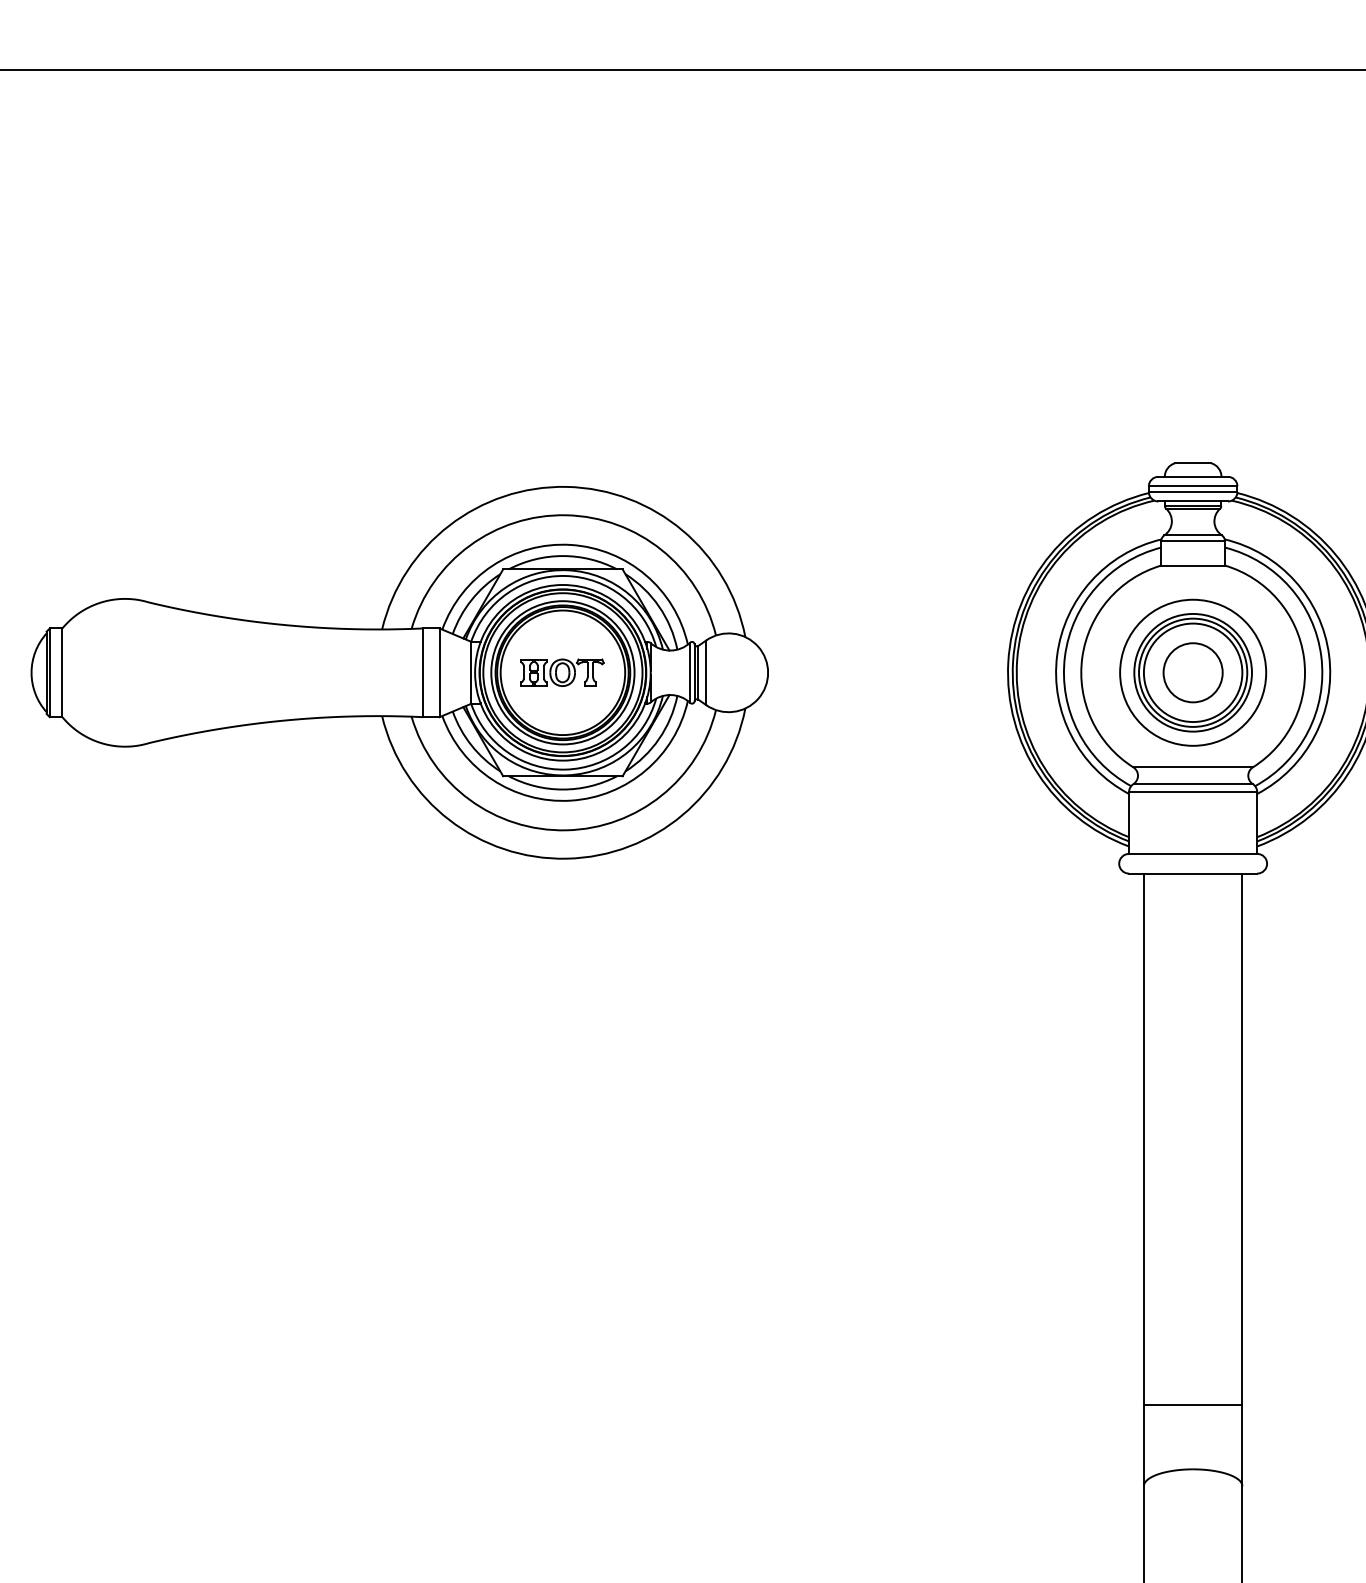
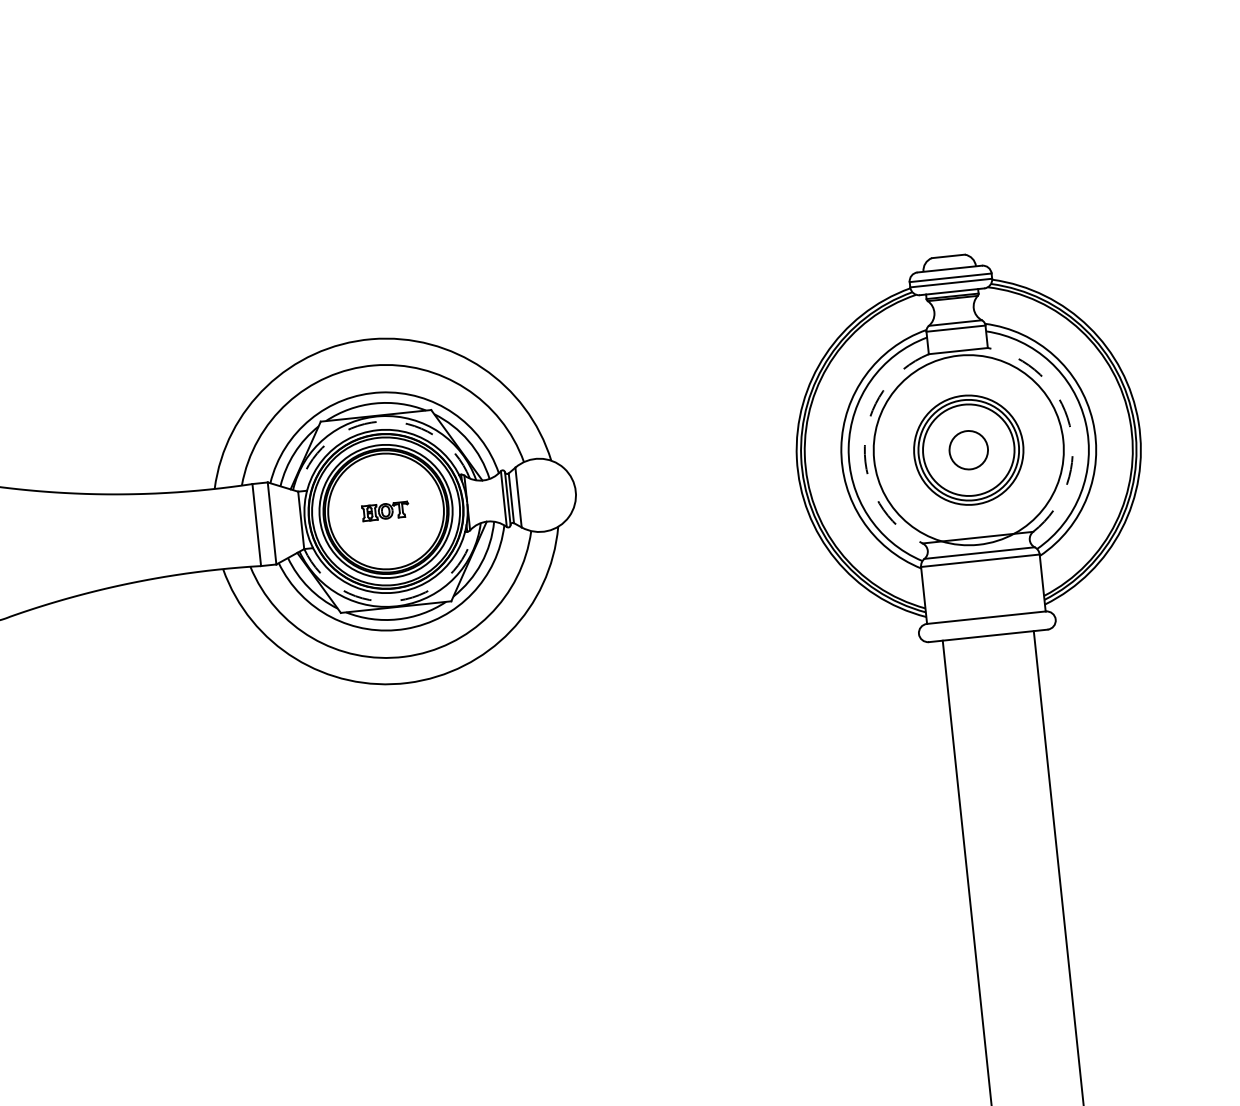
arc: (565, 576) -> (379, 422), solid -> dashed
arc: (1082, 657) -> (864, 446), solid -> dashed
arc: (1303, 657) -> (1069, 425), solid -> dashed
part: (562, 672) -> (385, 511), size x0.6
circle: (1192, 672) -> (968, 450), size x0.7
circle: (1193, 672) -> (969, 449), size x1.4
arc: (565, 769) -> (397, 600), solid -> dashed

